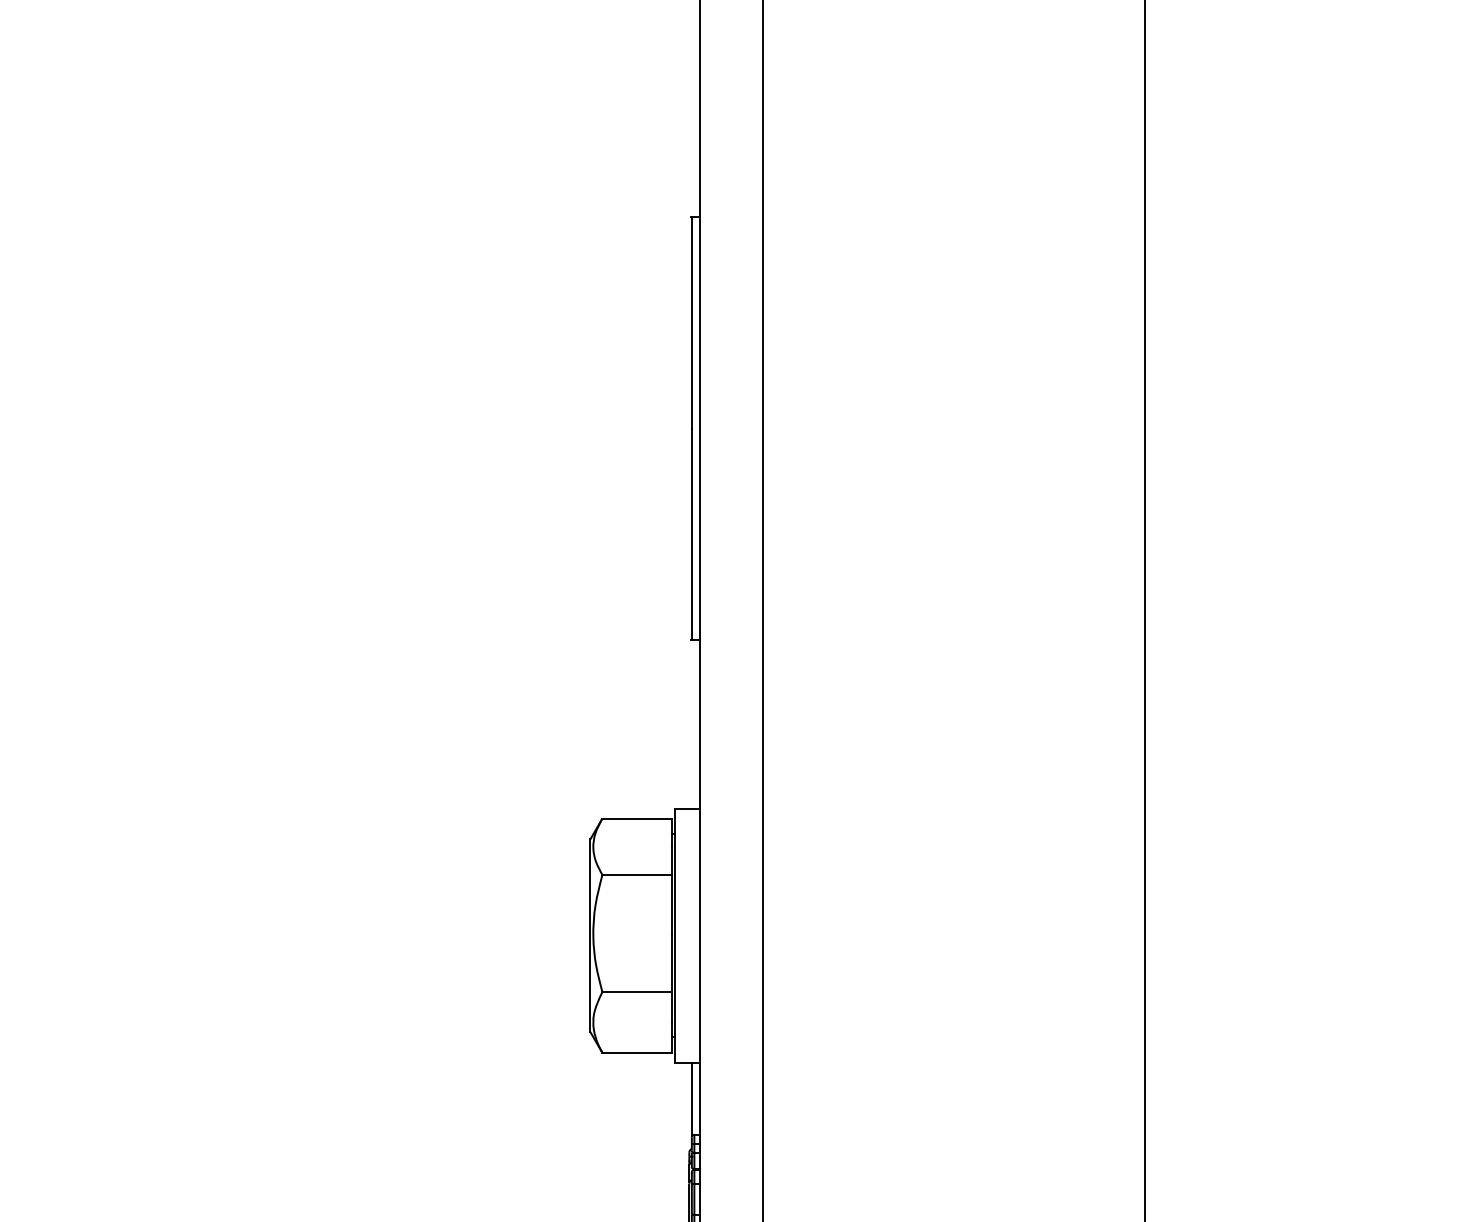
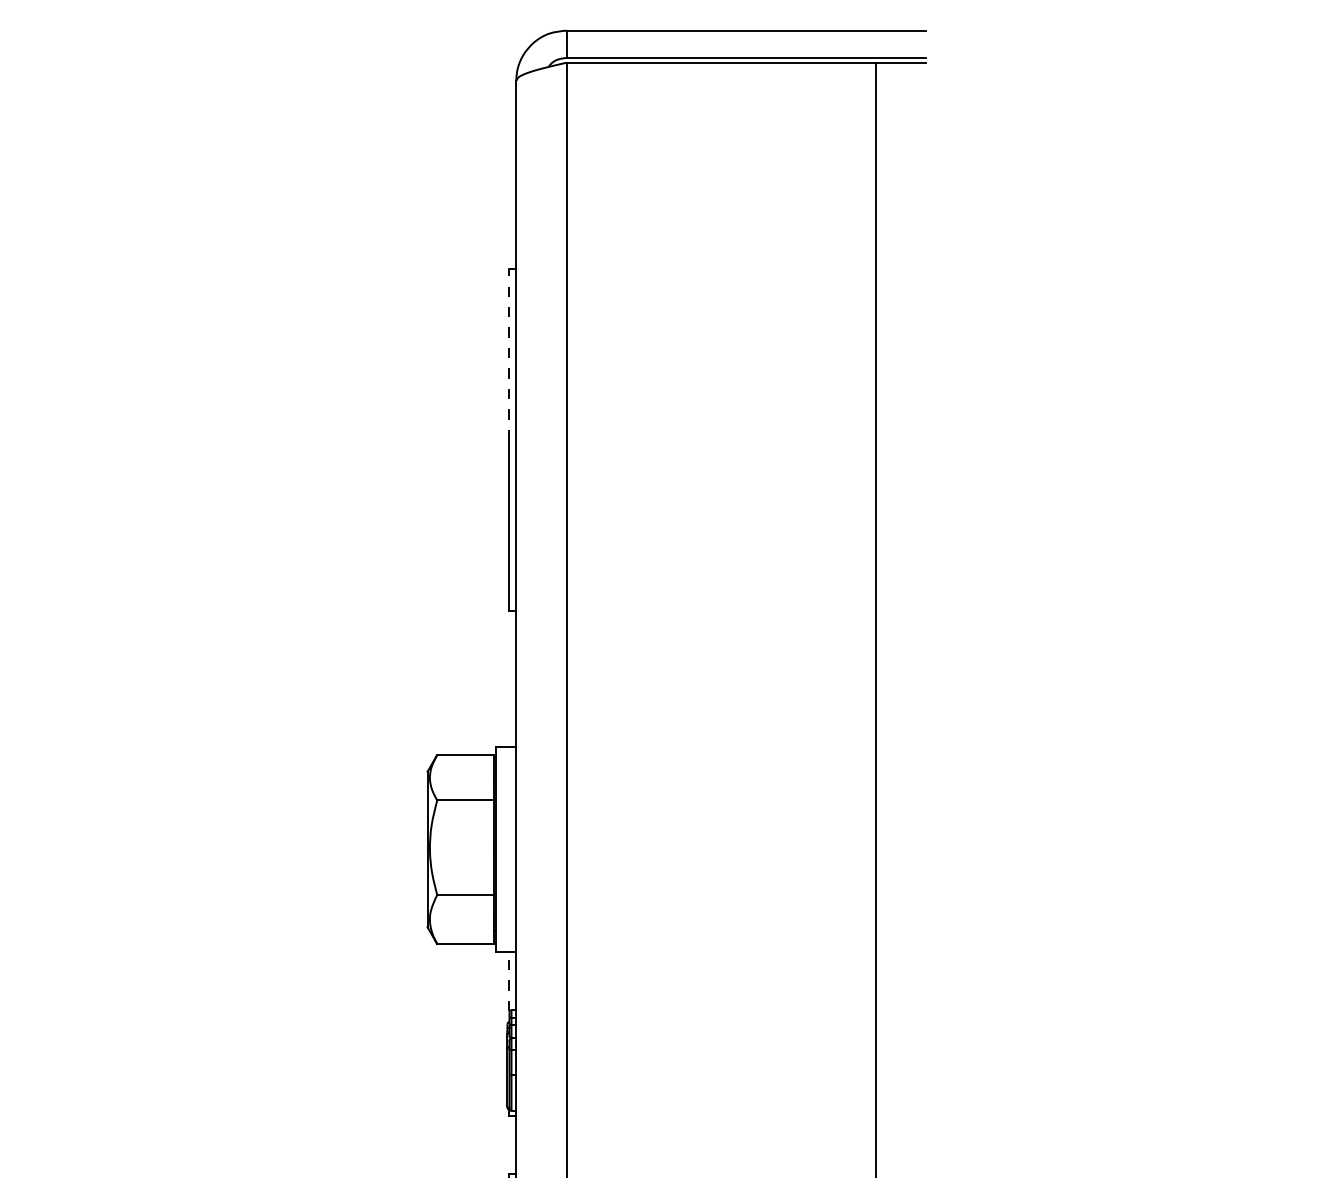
line: (691, 322) -> (509, 354), solid -> dashed
line: (691, 1099) -> (509, 981), solid -> dashed

